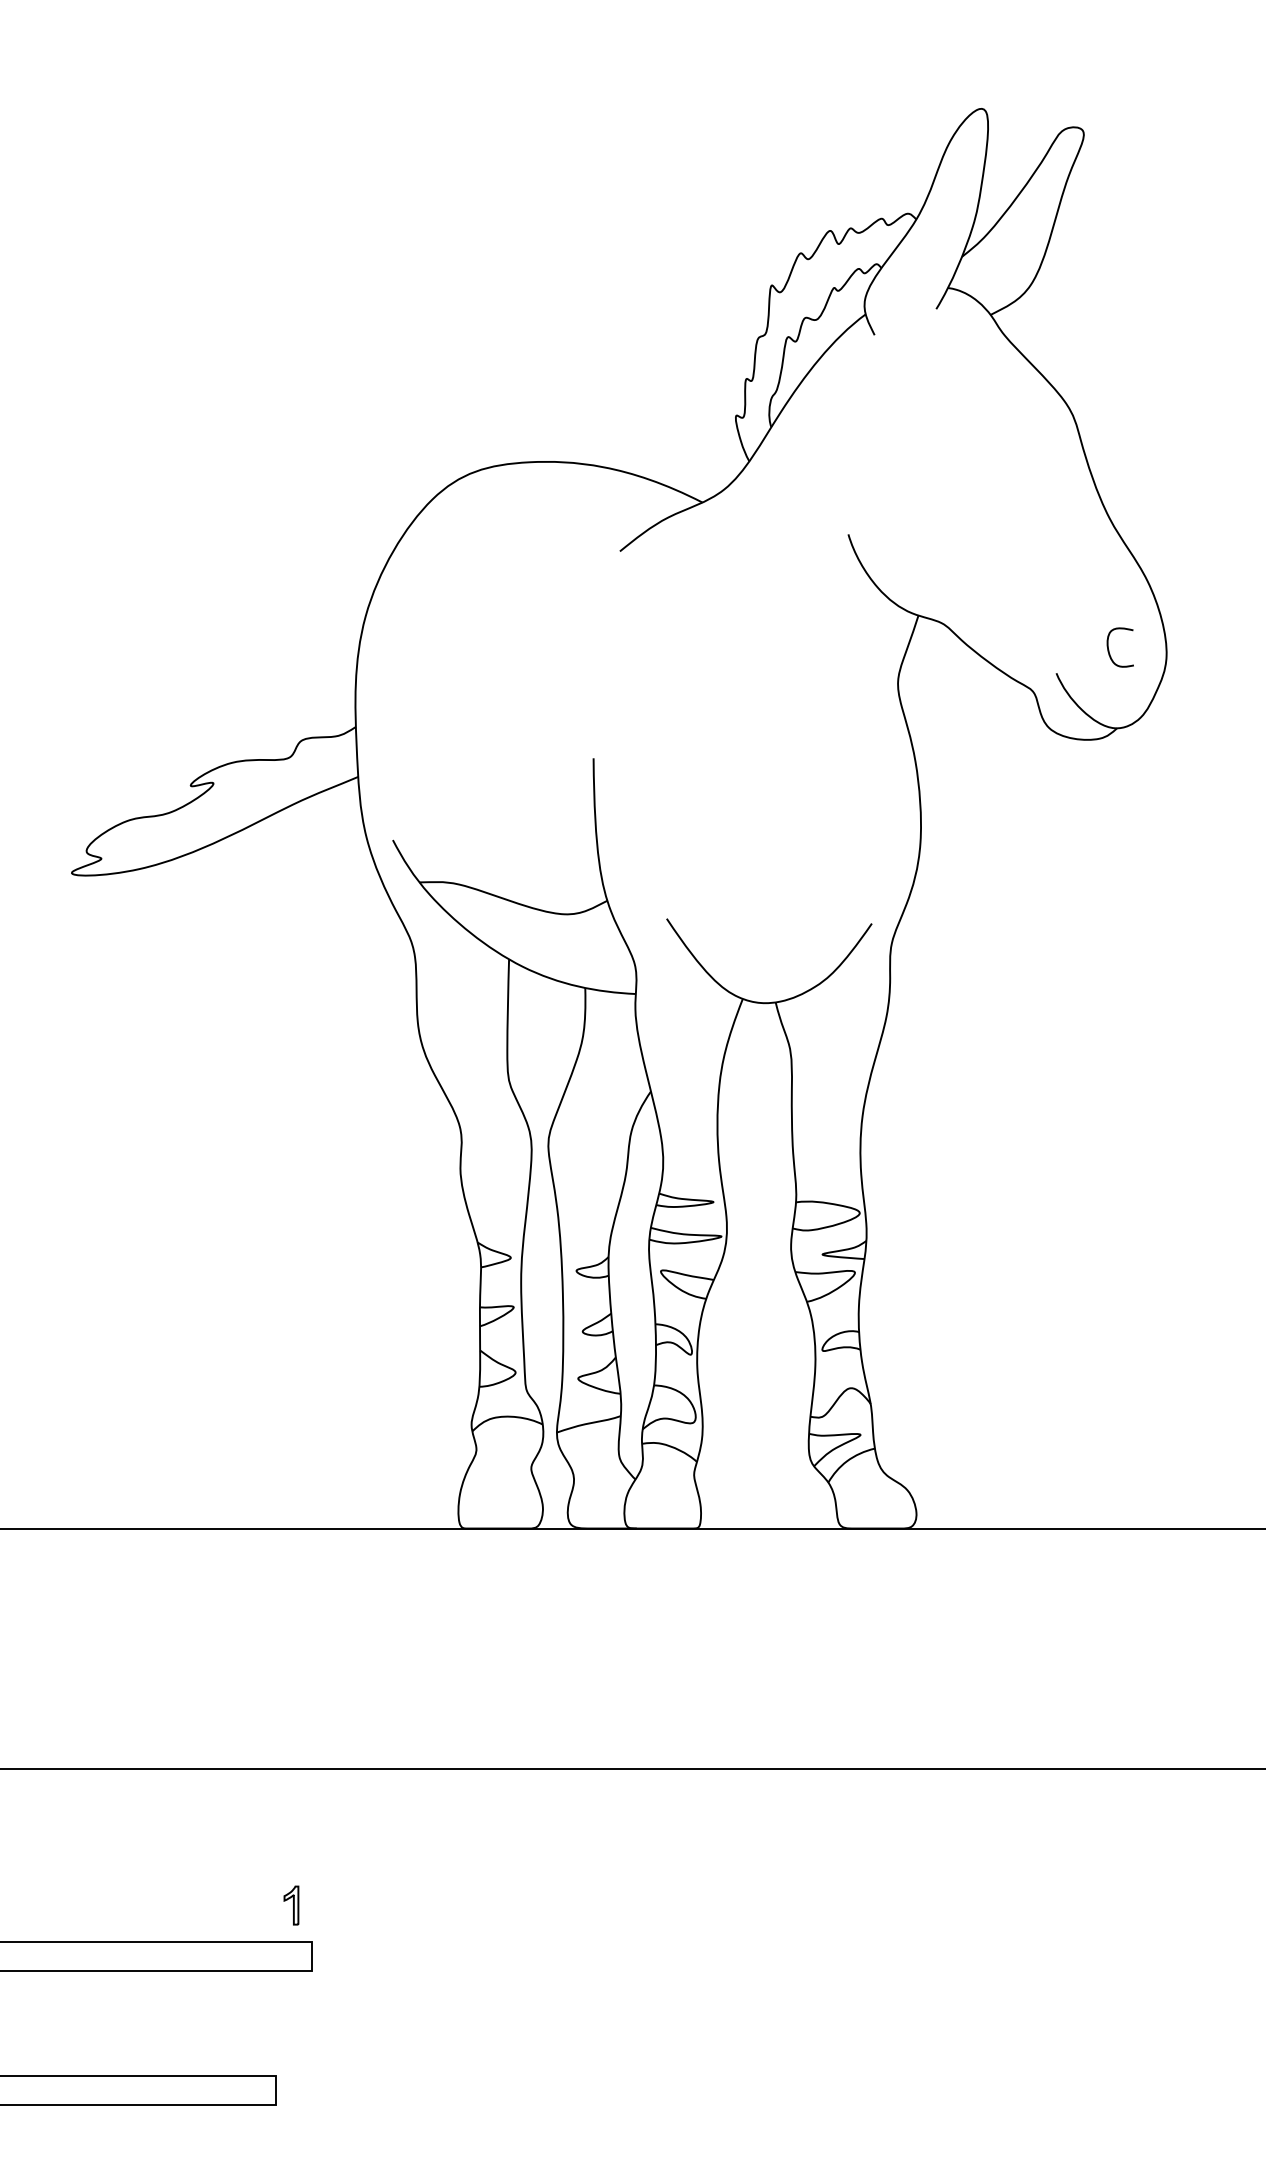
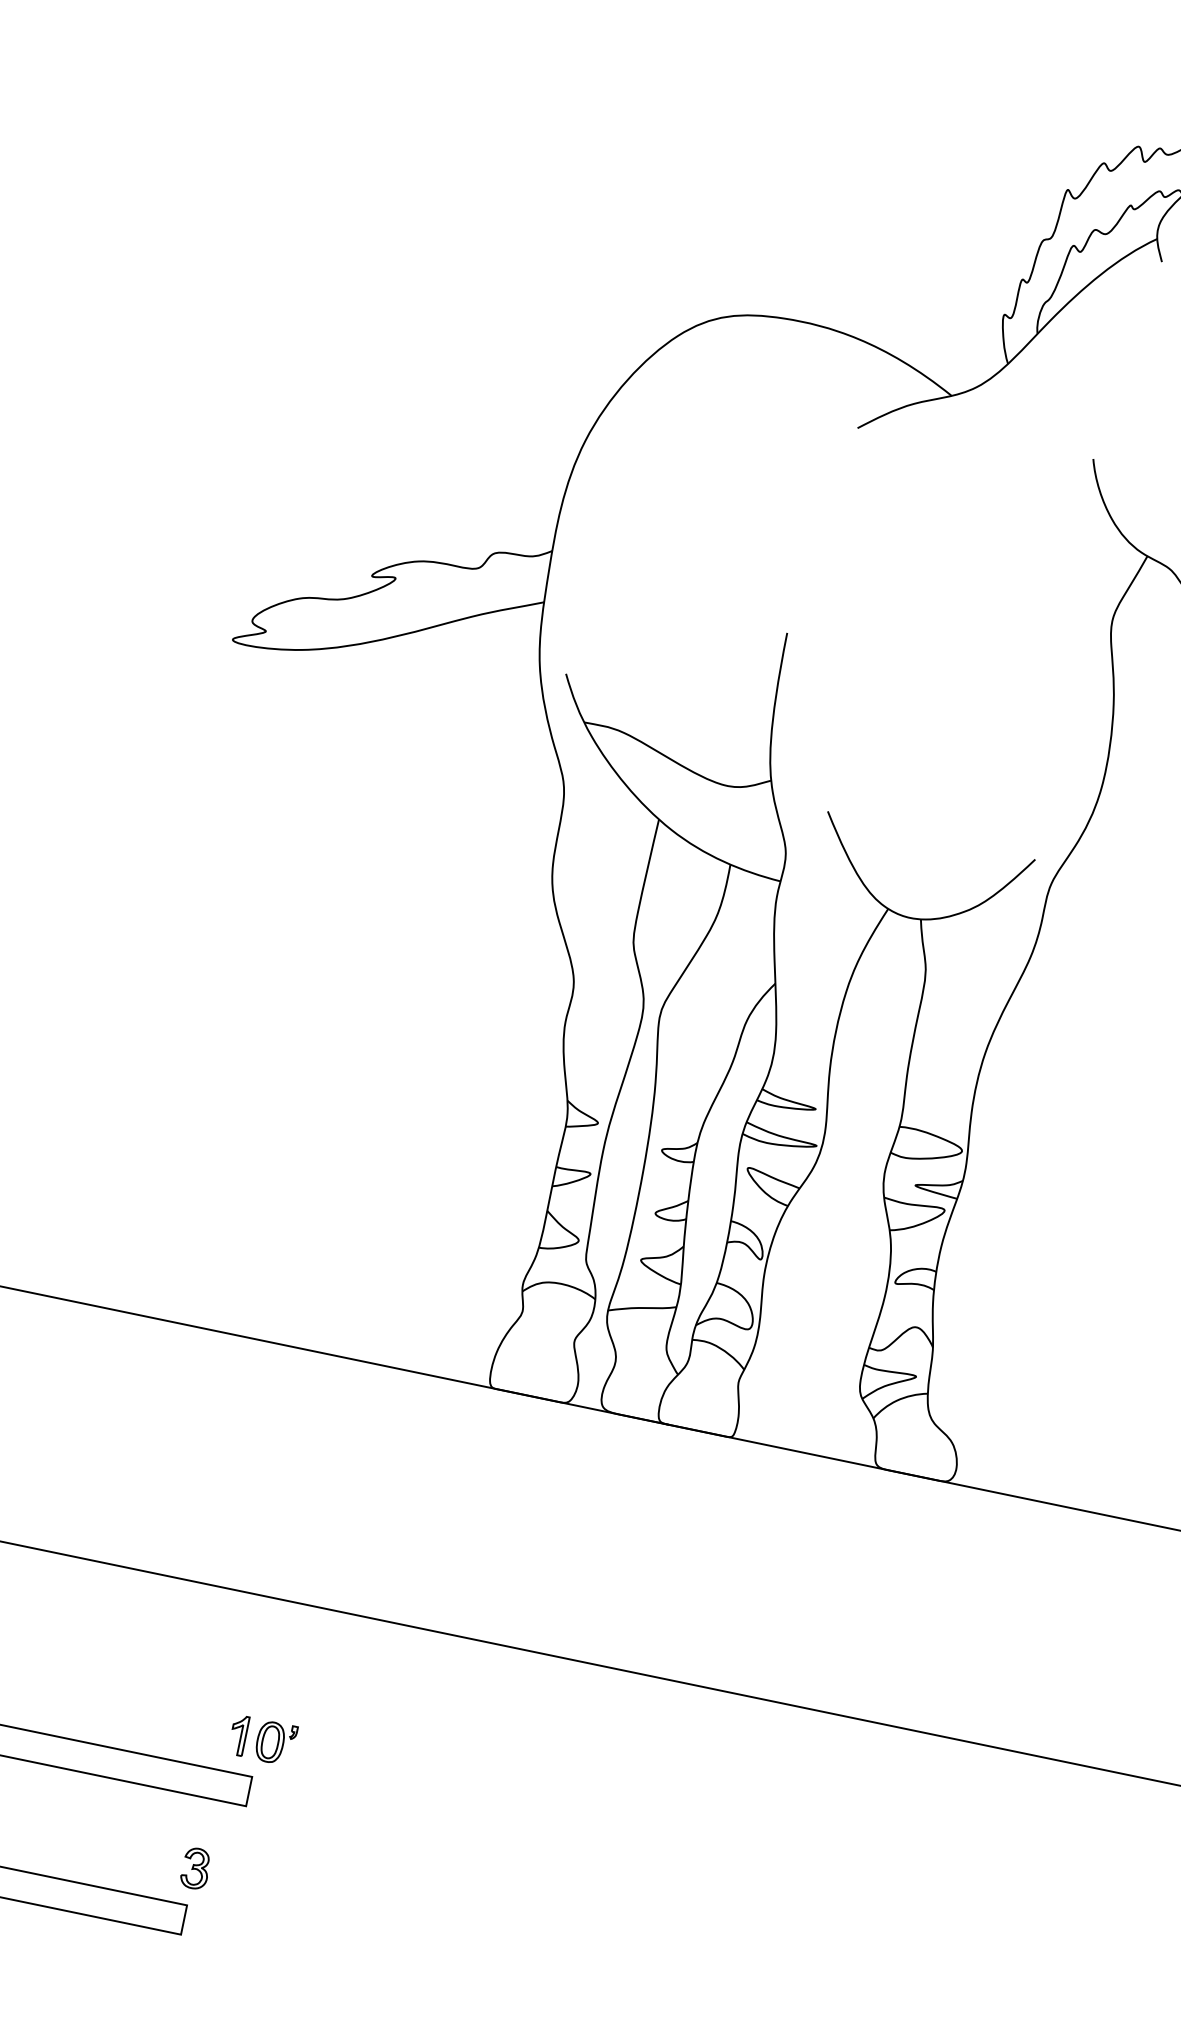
part: (327, 1905) -> (275, 1742), added
part: (276, 2039) -> (195, 1868), added

